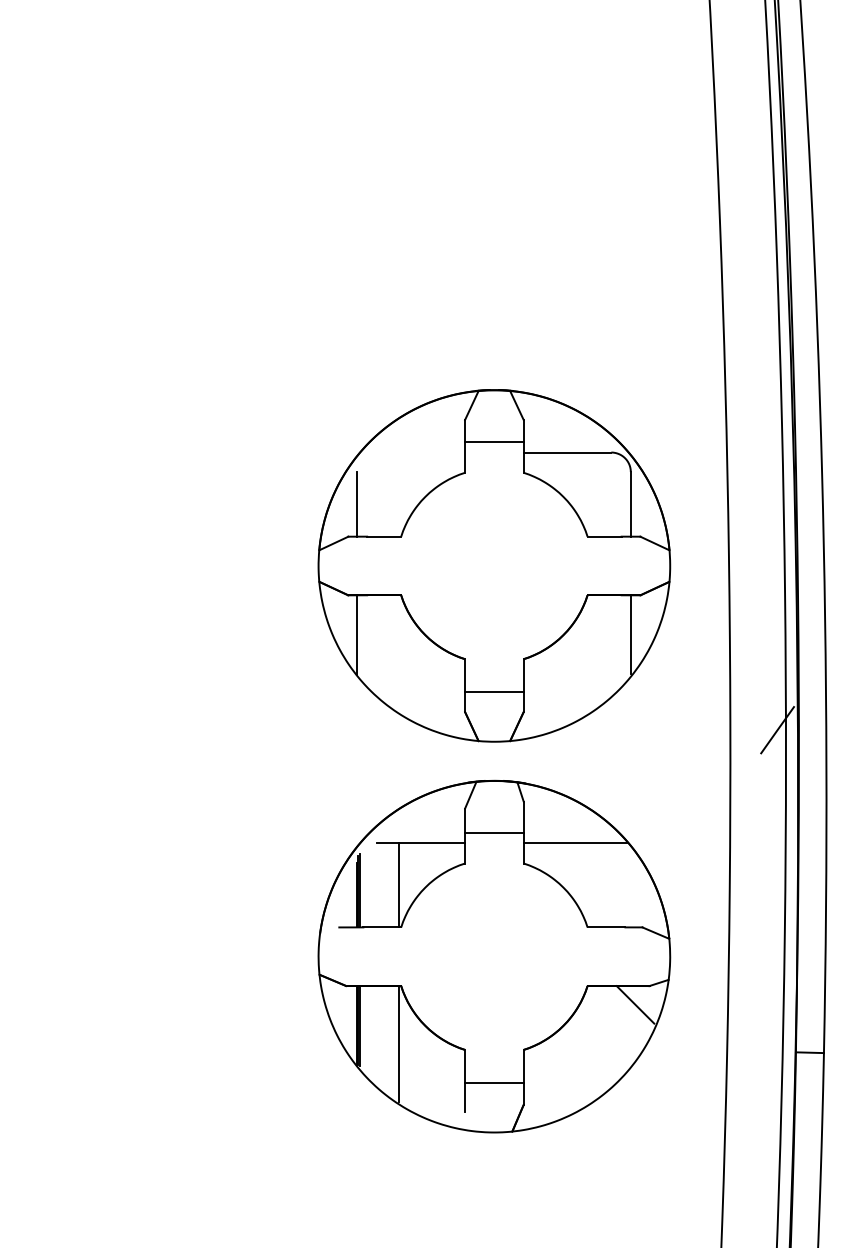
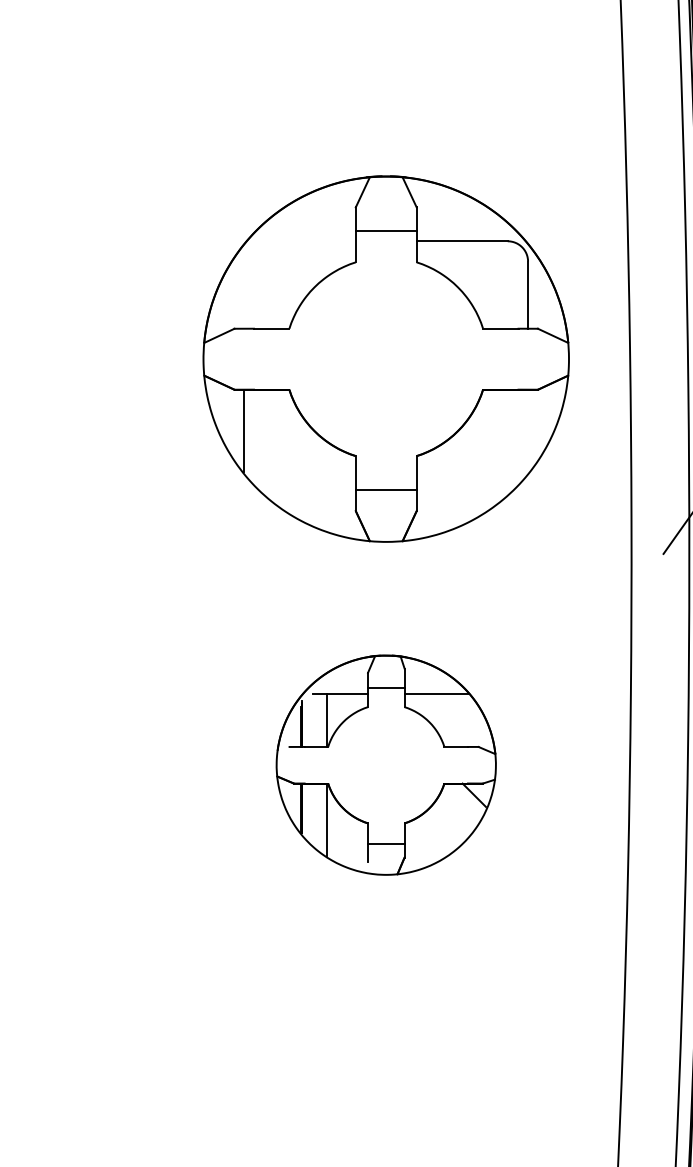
line: (357, 504) -> (243, 295), removed
line: (630, 634) -> (527, 430), removed
part: (494, 956) -> (386, 765), size x0.6

